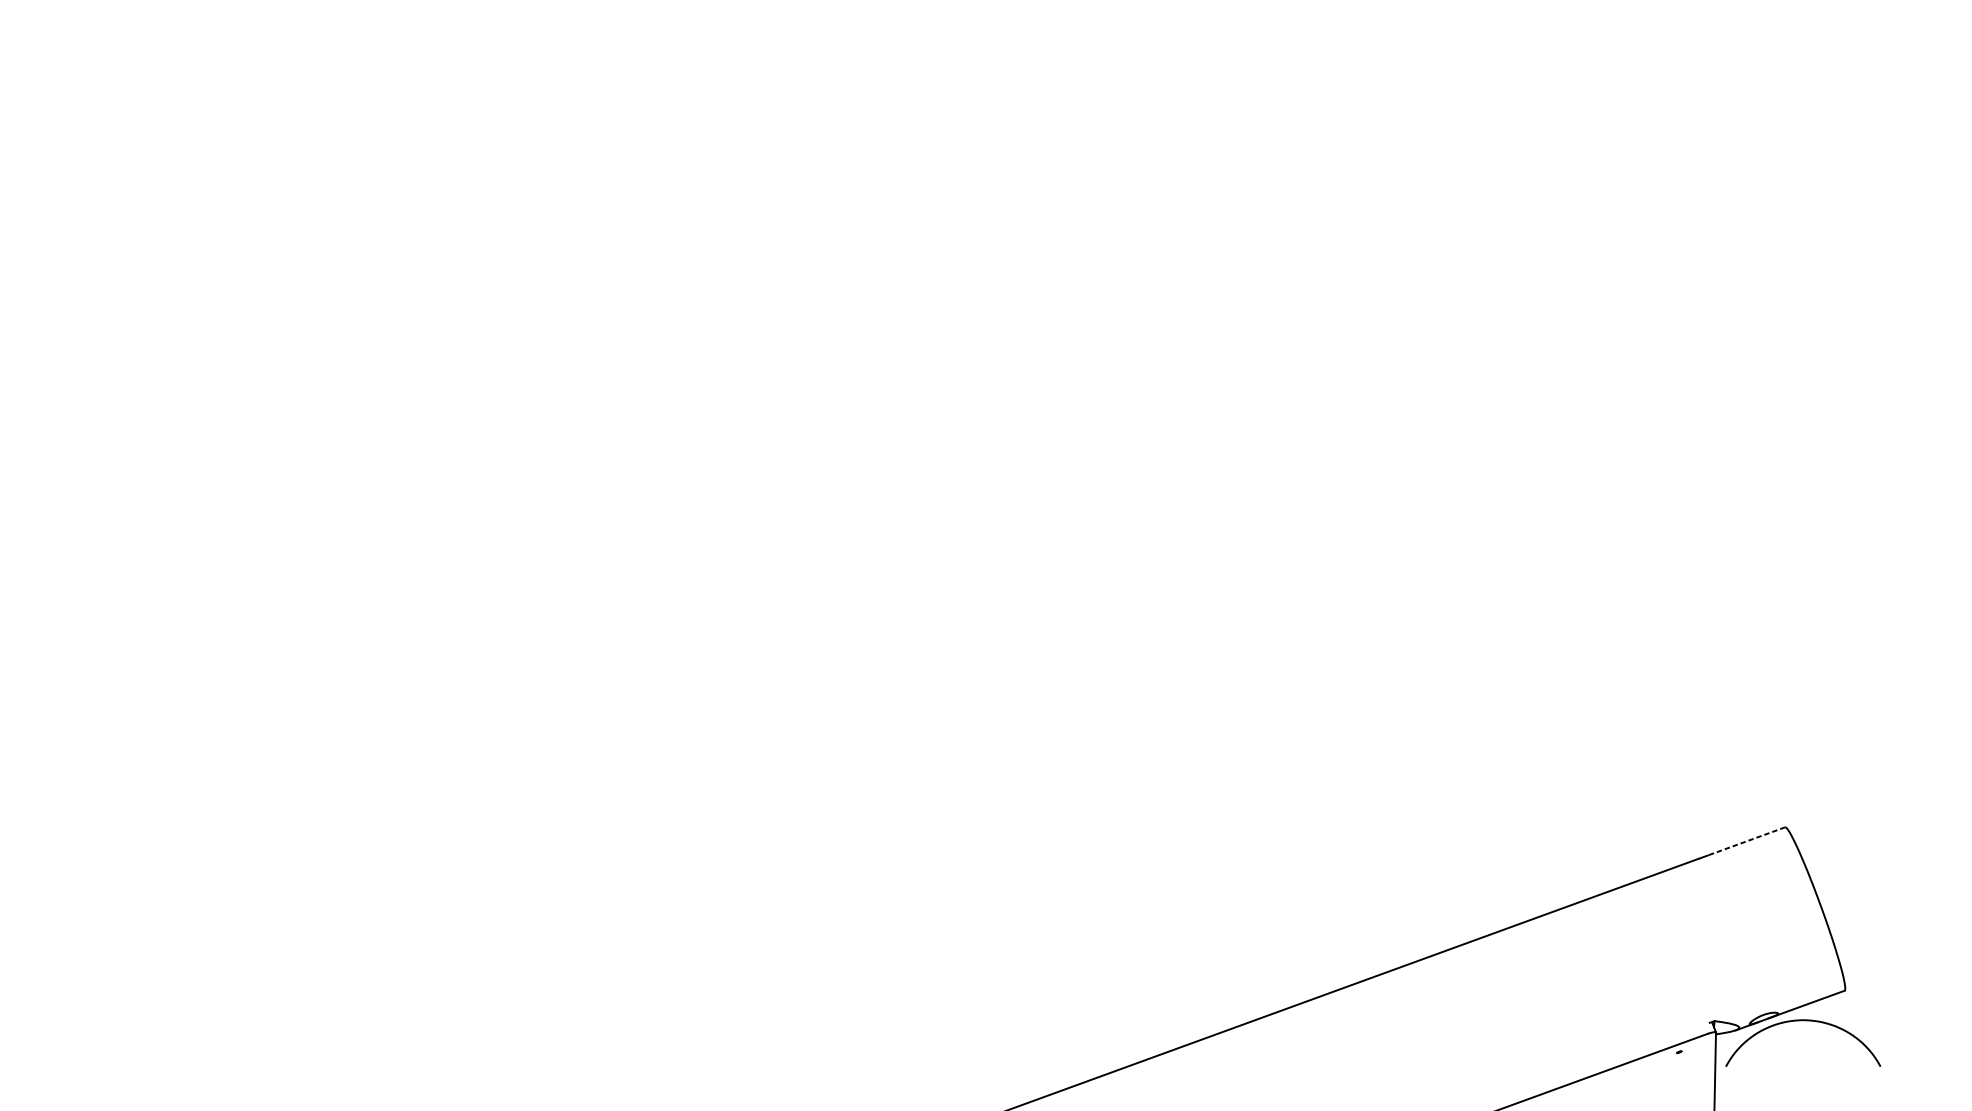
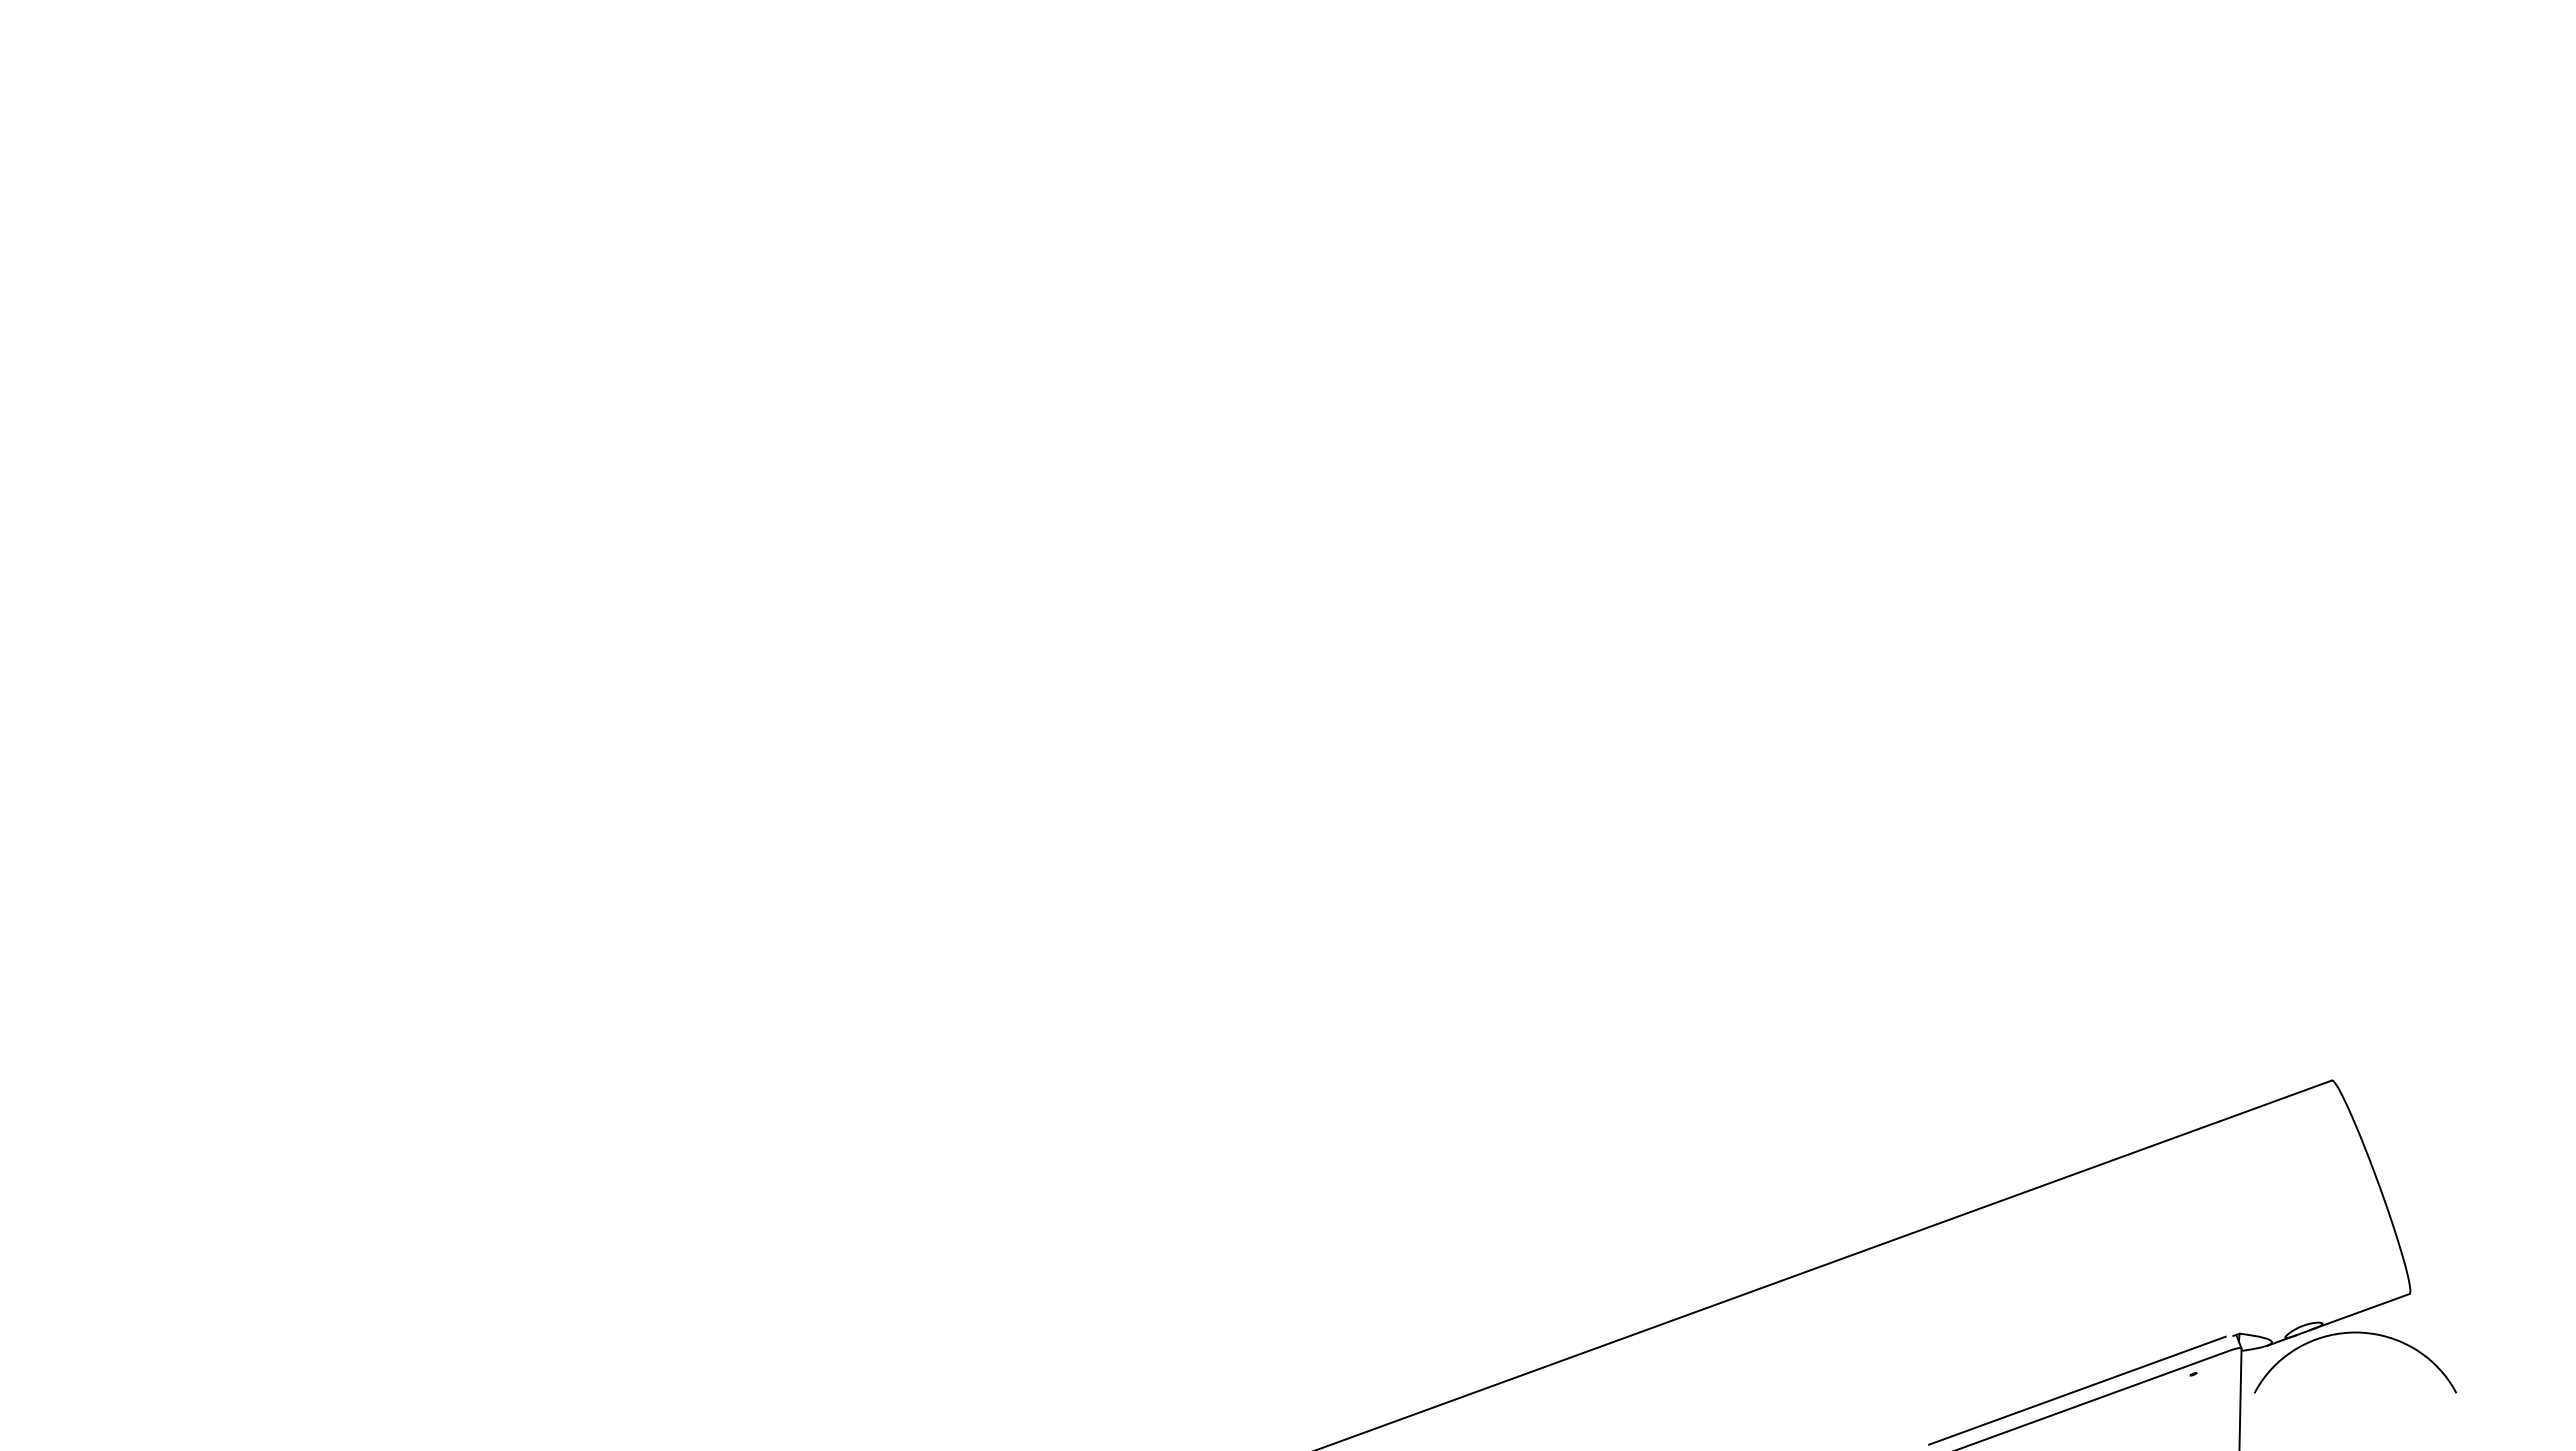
line: (1746, 841) -> (2281, 1098), dashed -> solid
line: (1590, 1064) -> (2077, 1390), added

